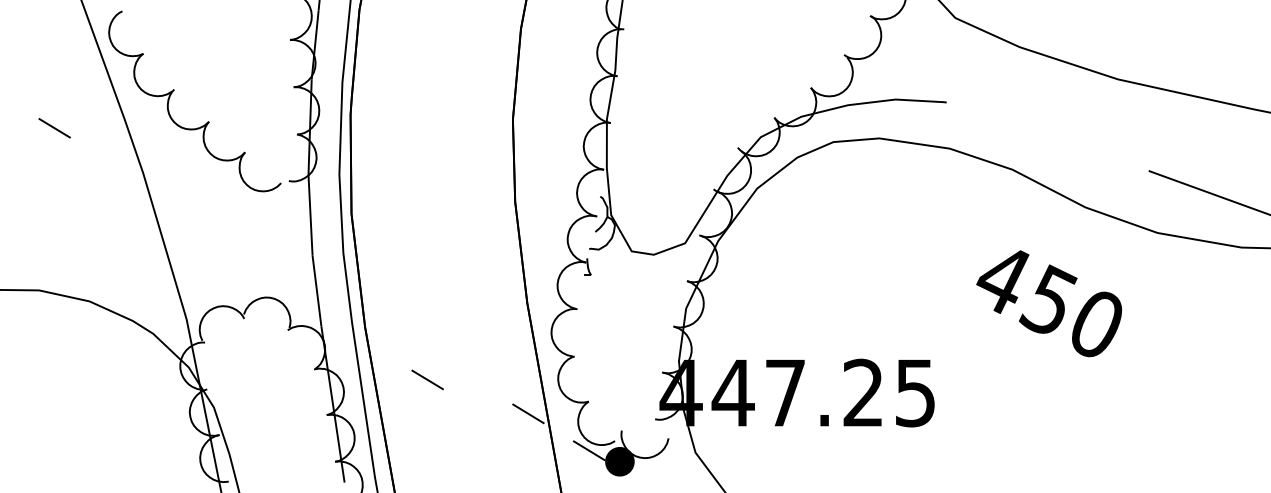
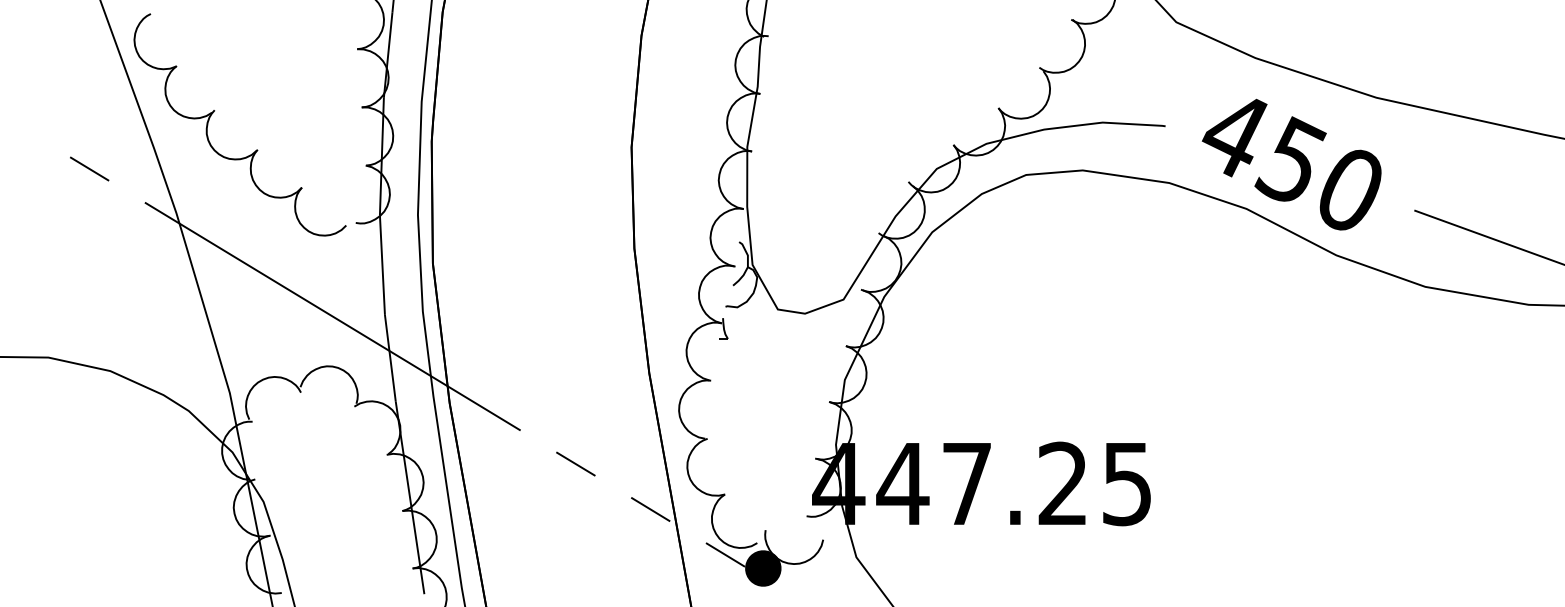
line: (54, 128) -> (89, 169), moved
line: (270, 256) -> (333, 315), added
text: (1049, 303) -> (1292, 164), moved
line: (427, 379) -> (575, 463), moved

